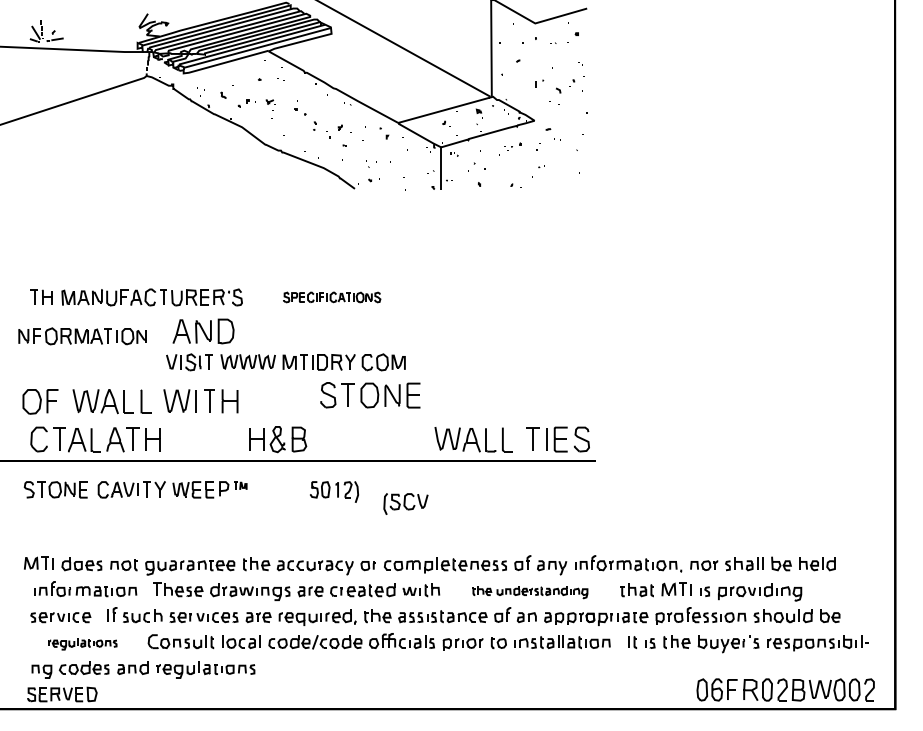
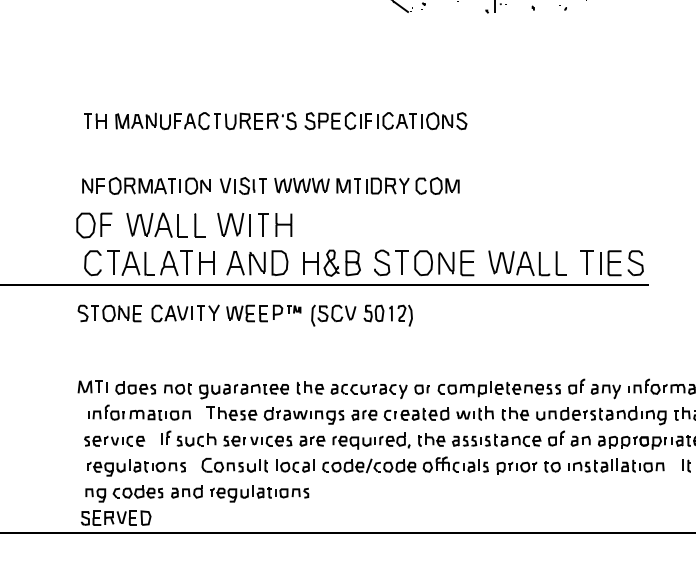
part: (331, 297) -> (385, 121), size x1.67
part: (203, 331) -> (257, 263), moved
part: (82, 336) -> (146, 186), moved
part: (370, 395) -> (424, 263), moved
part: (405, 503) -> (333, 315), moved
part: (530, 592) -> (584, 416), size x1.43
part: (82, 643) -> (136, 467), size x1.43

